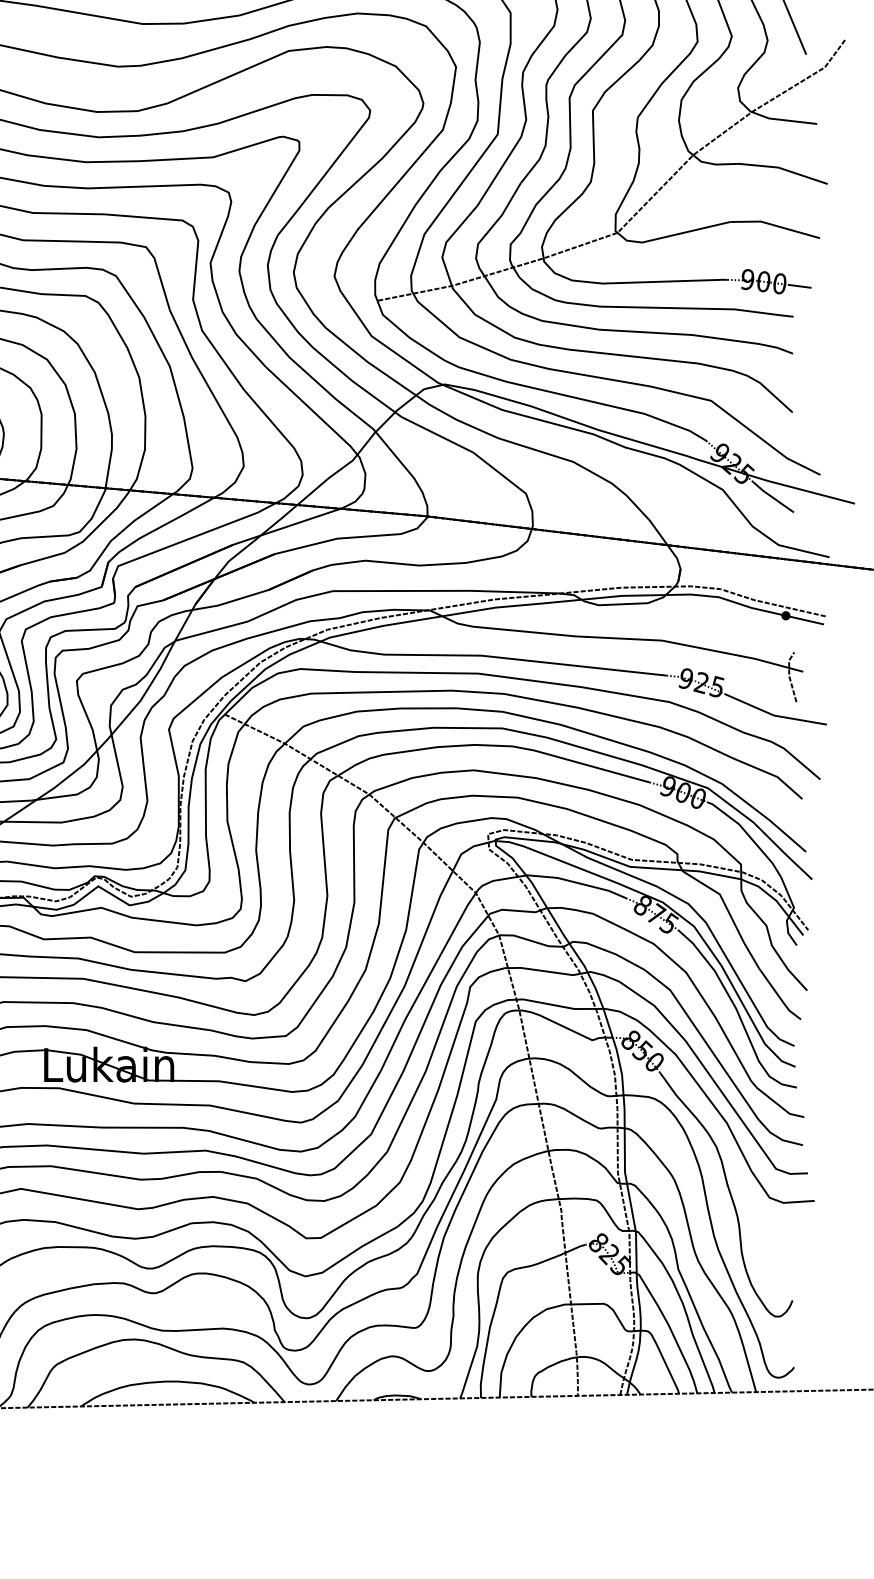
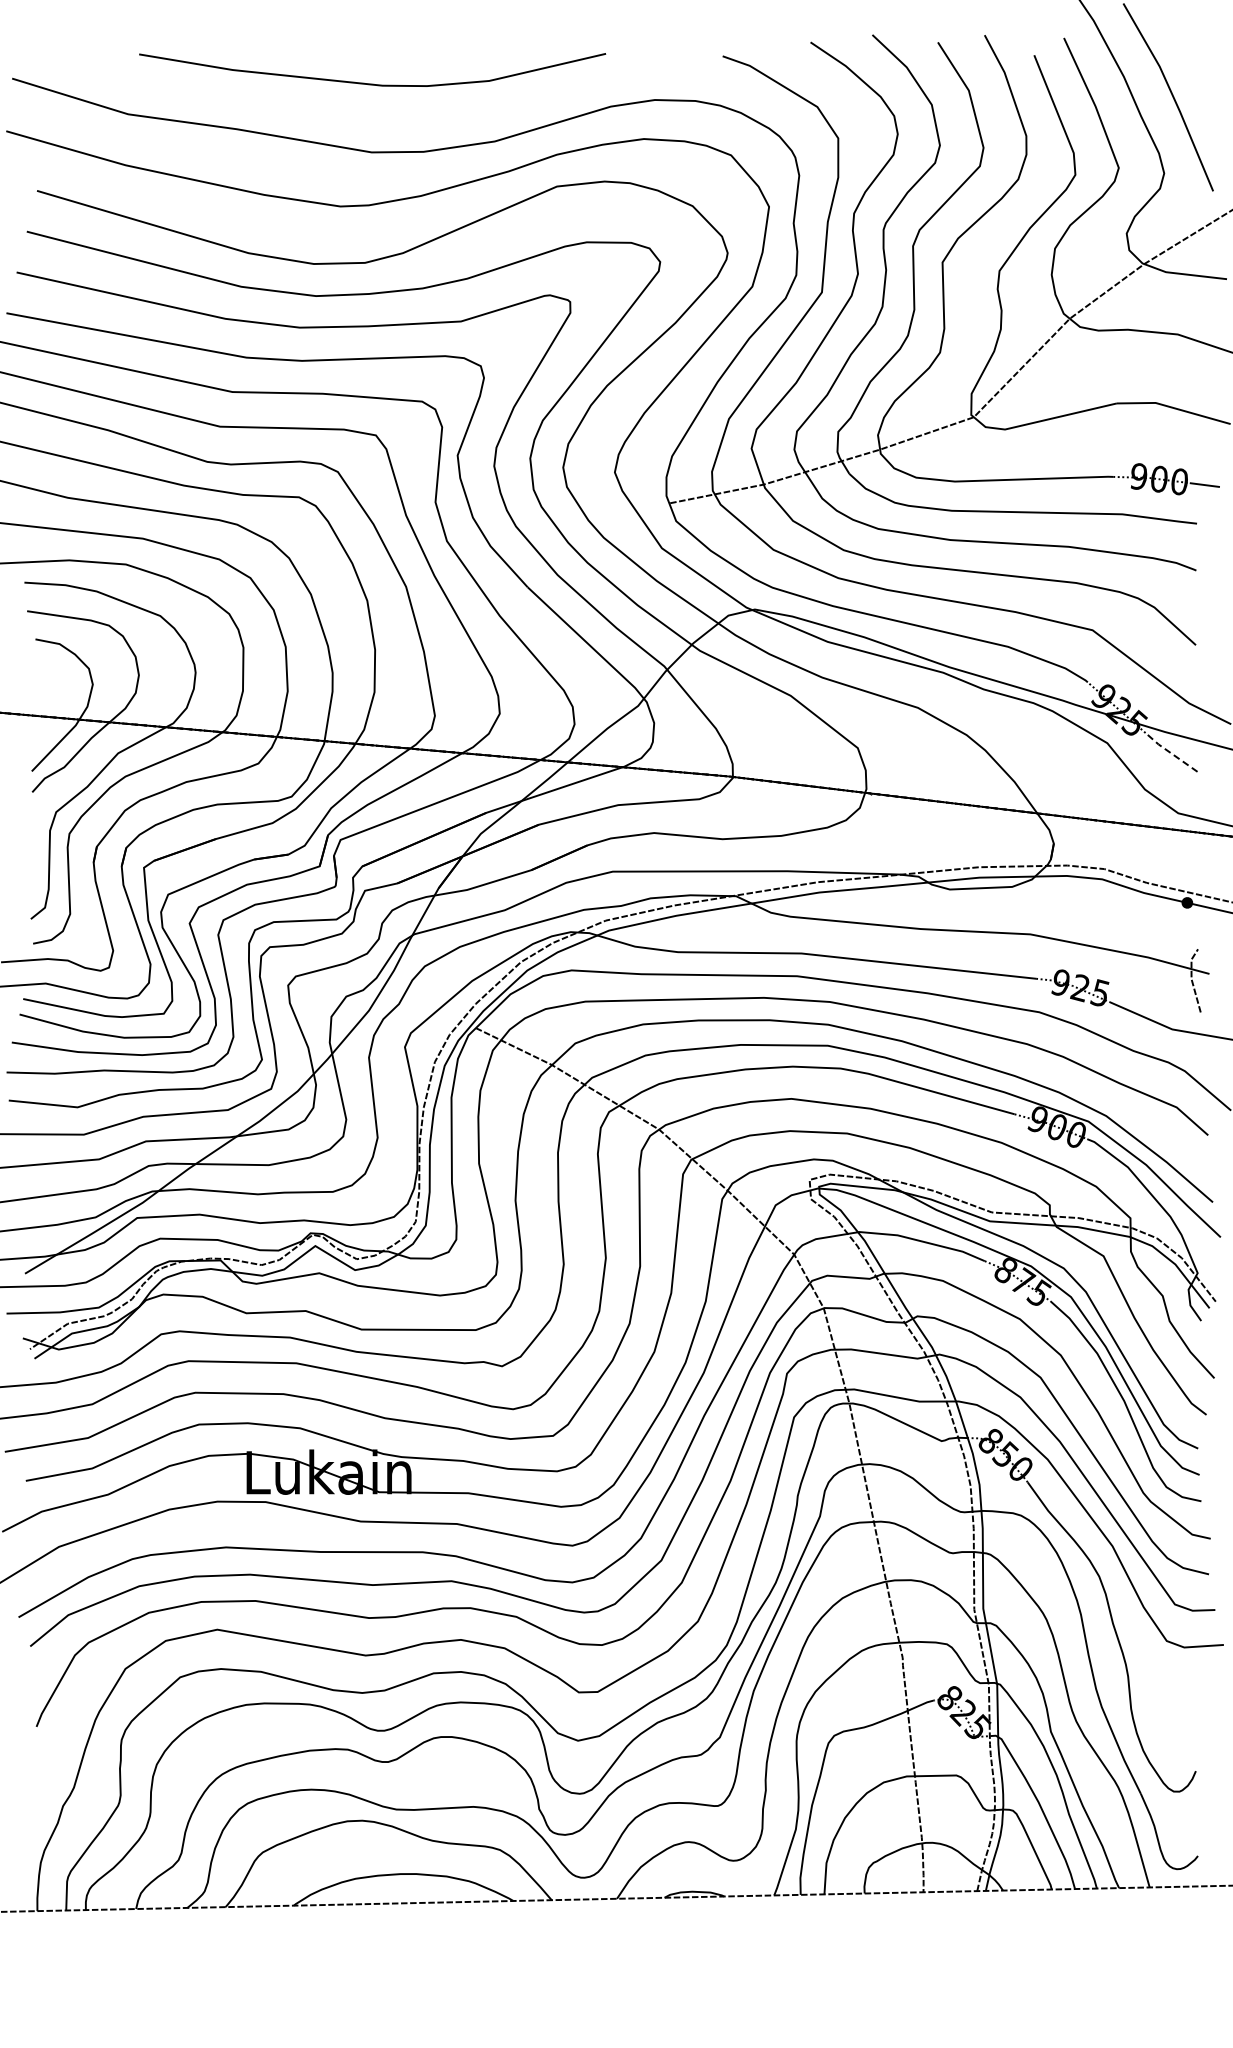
line: (771, 497) -> (1169, 752), solid -> dashed

